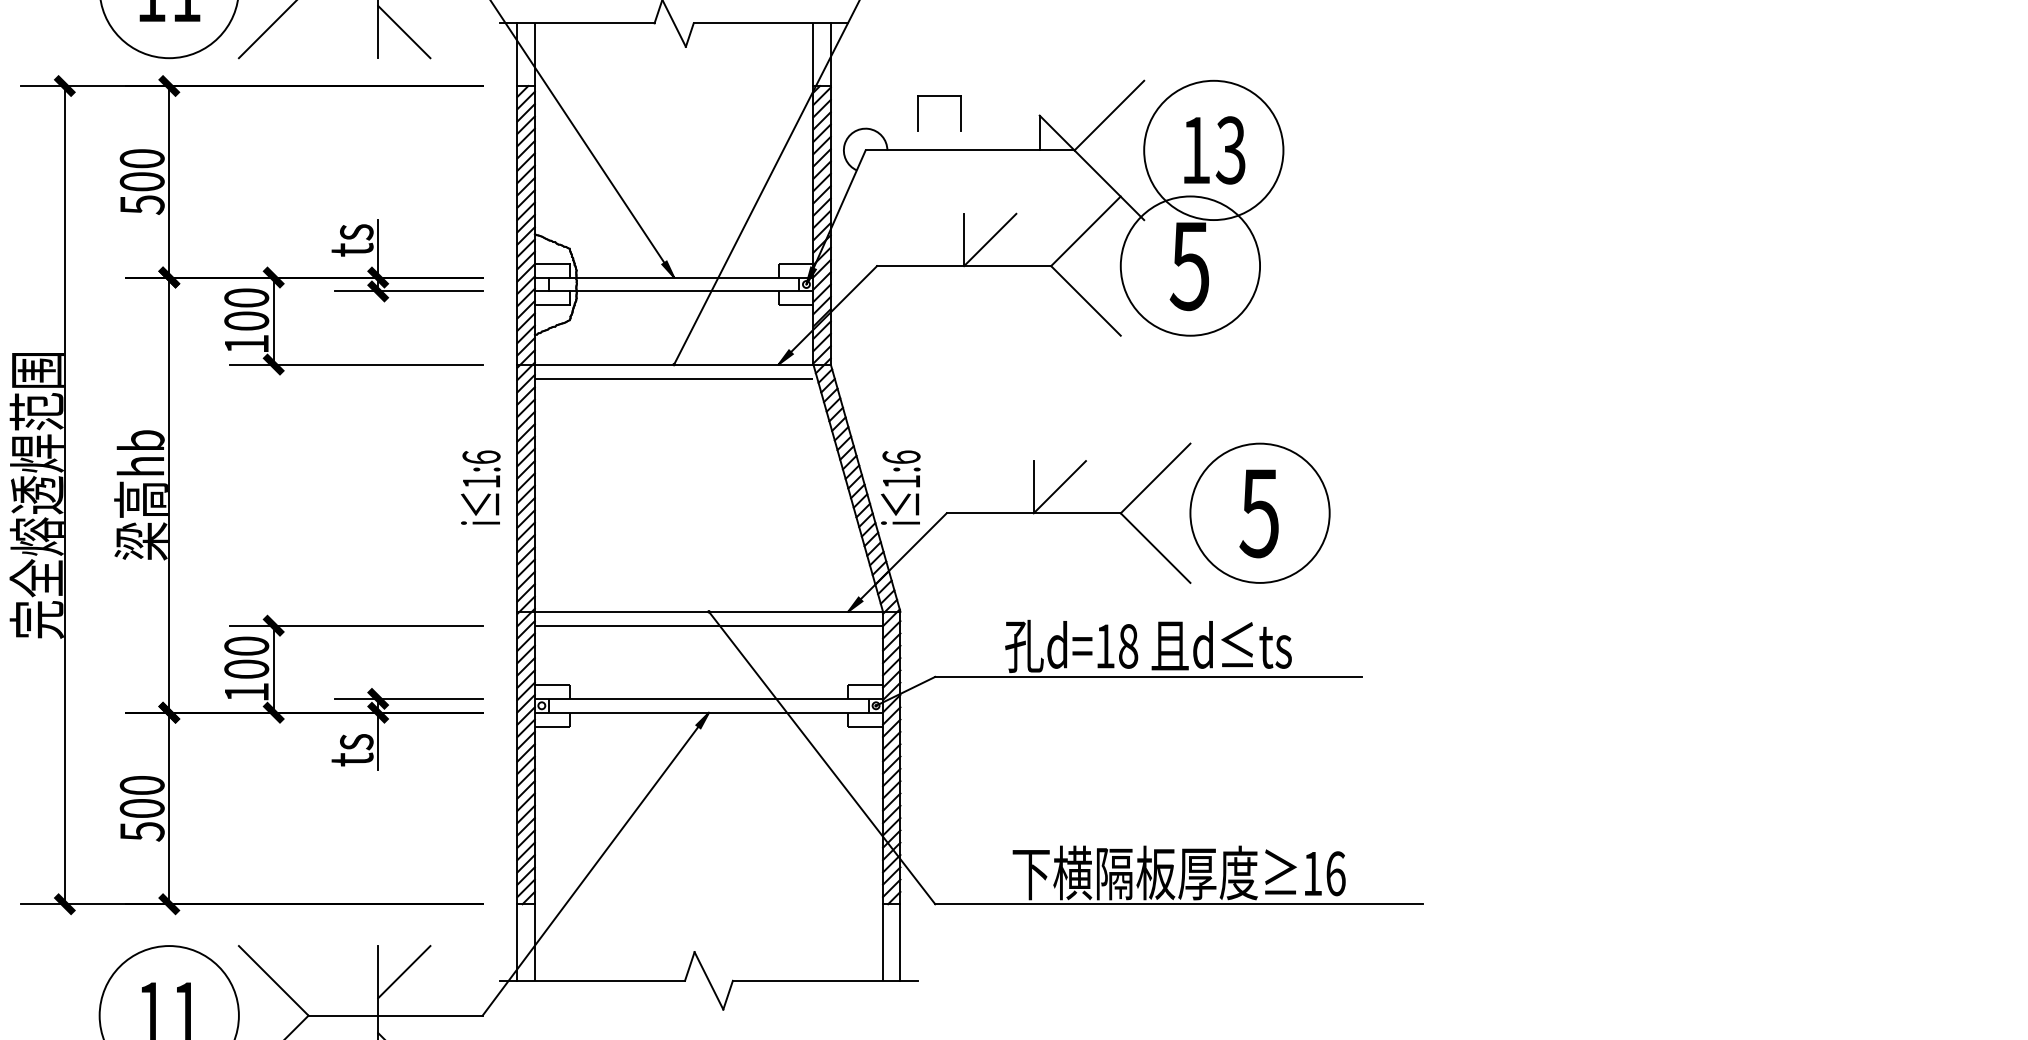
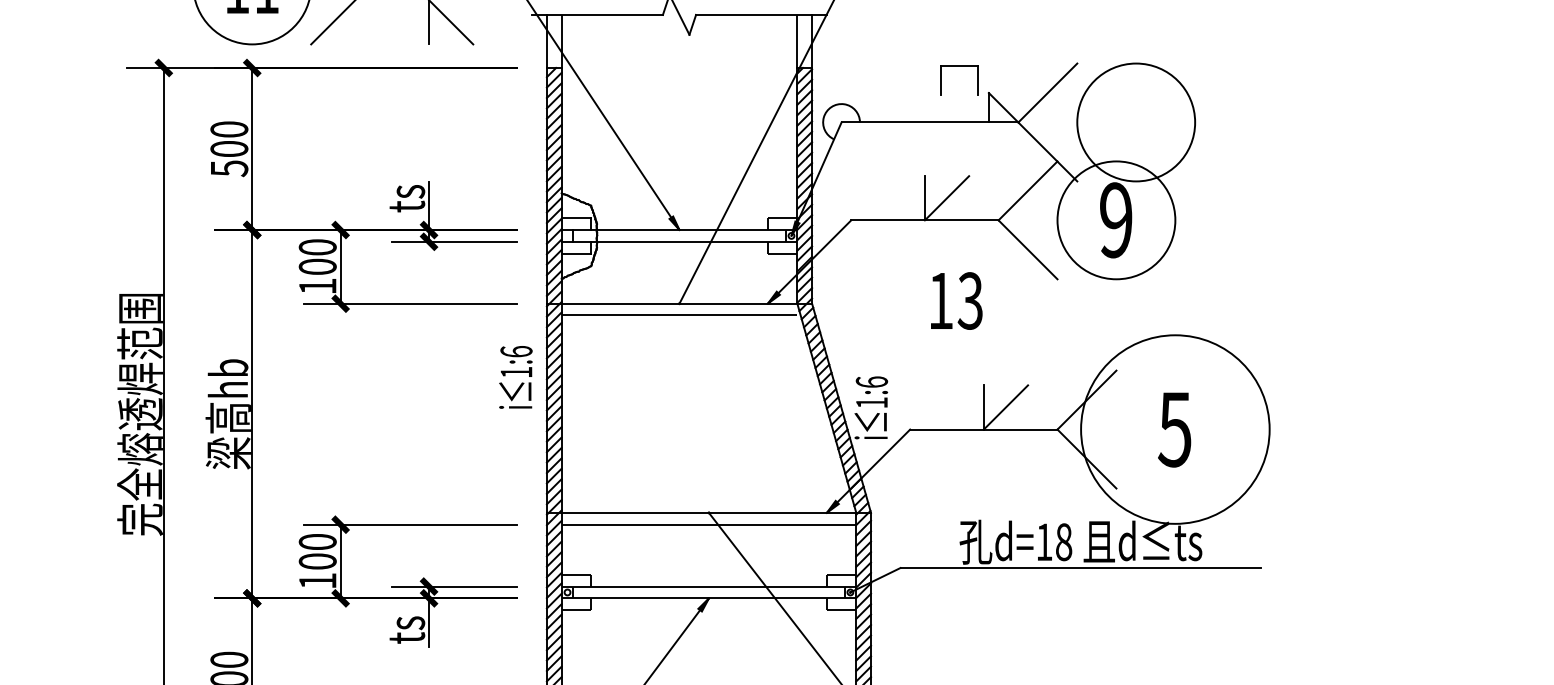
part: (939, 96) -> (959, 65), moved
text: (1214, 150) -> (956, 301), moved
text: (1188, 266) -> (1114, 220), 5 -> 9
text: (480, 487) -> (515, 377), moved
circle: (1259, 512) -> (1174, 428), size x1.6

